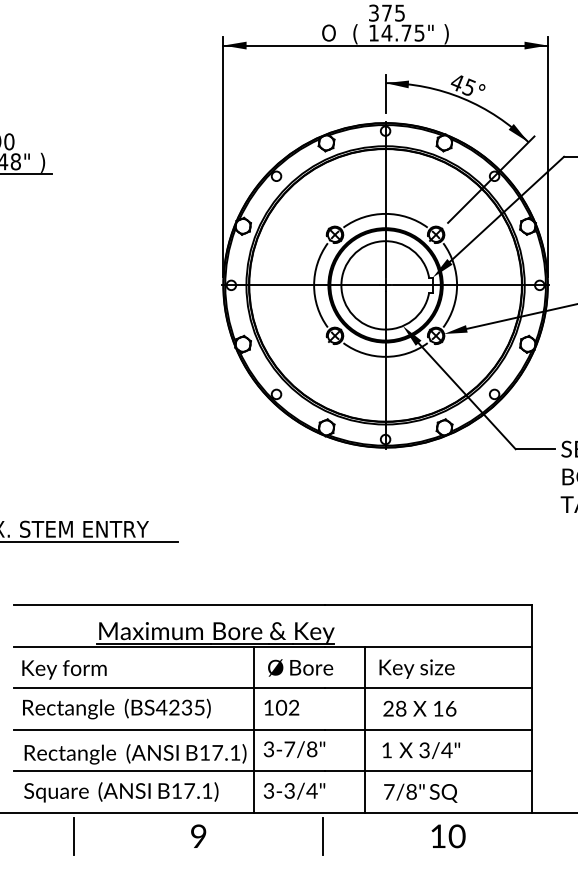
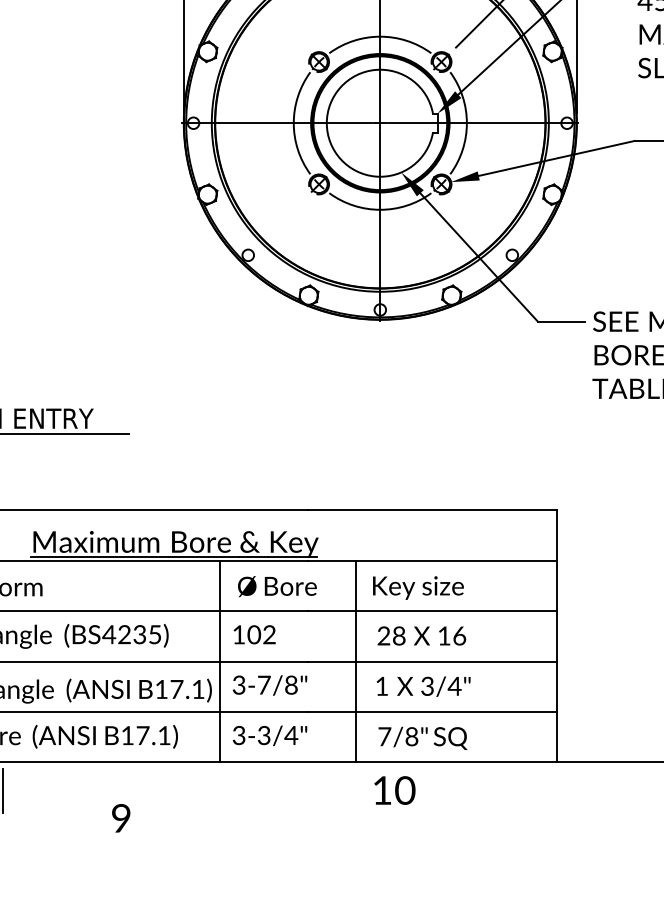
text: (198, 835) -> (121, 817), moved
line: (322, 836) -> (303, 790), removed
text: (448, 836) -> (394, 790), moved

